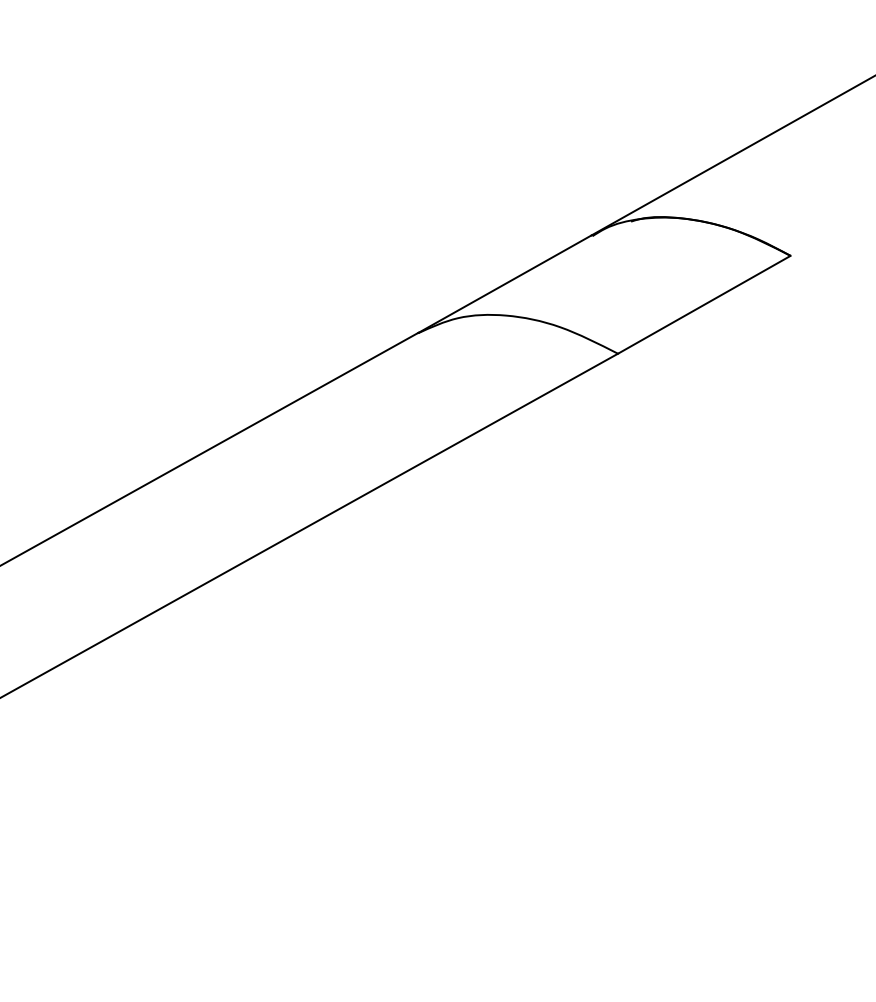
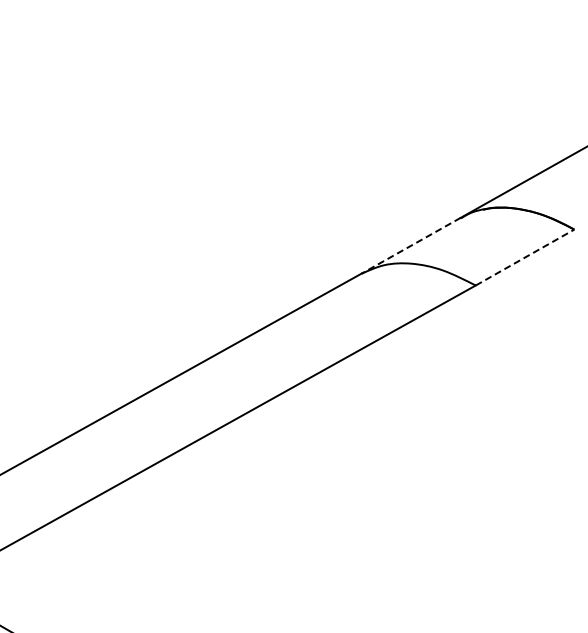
line: (505, 283) -> (411, 245), solid -> dashed
line: (705, 304) -> (525, 257), solid -> dashed

